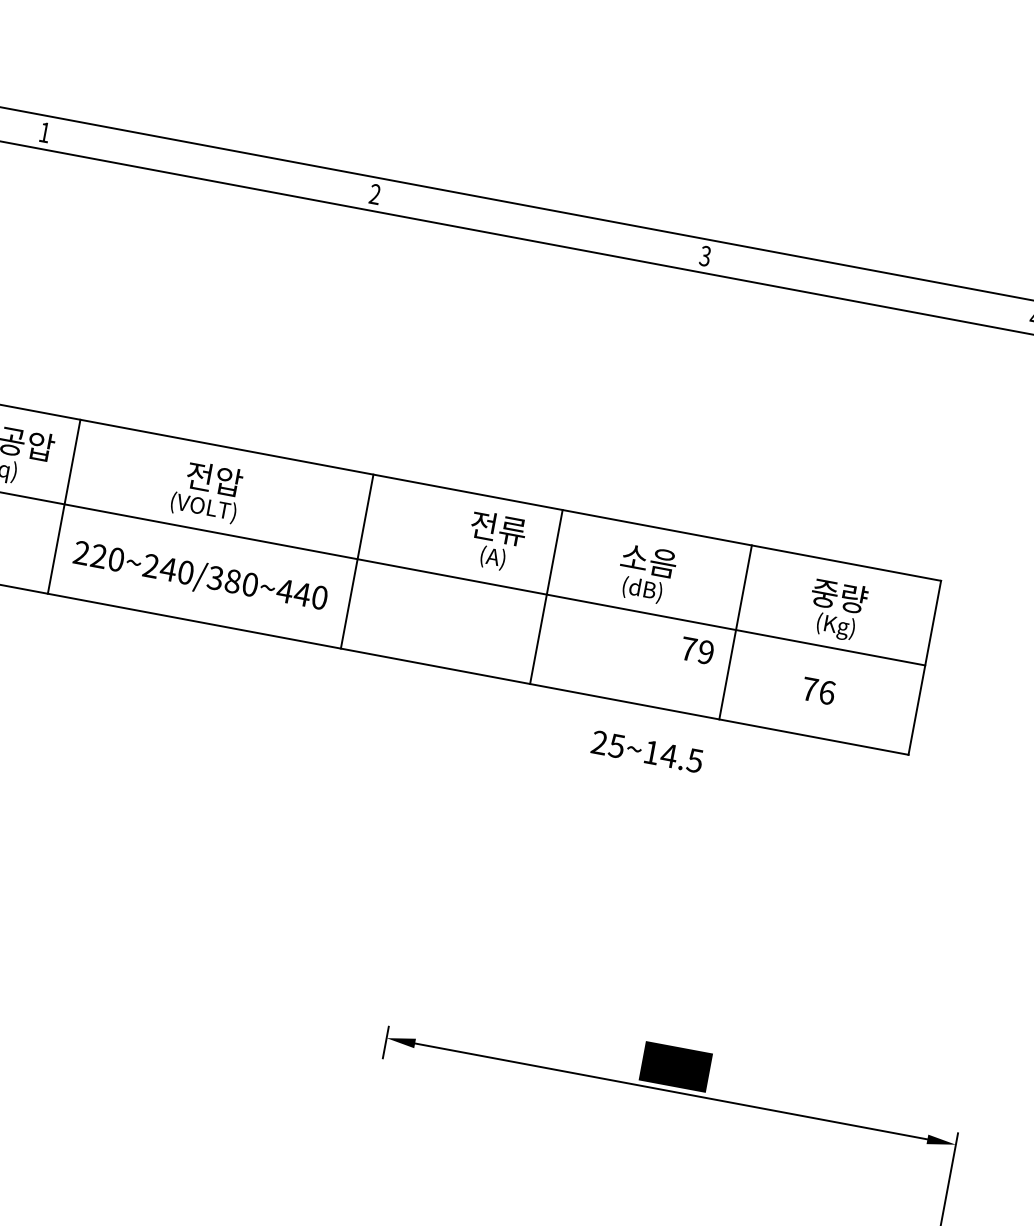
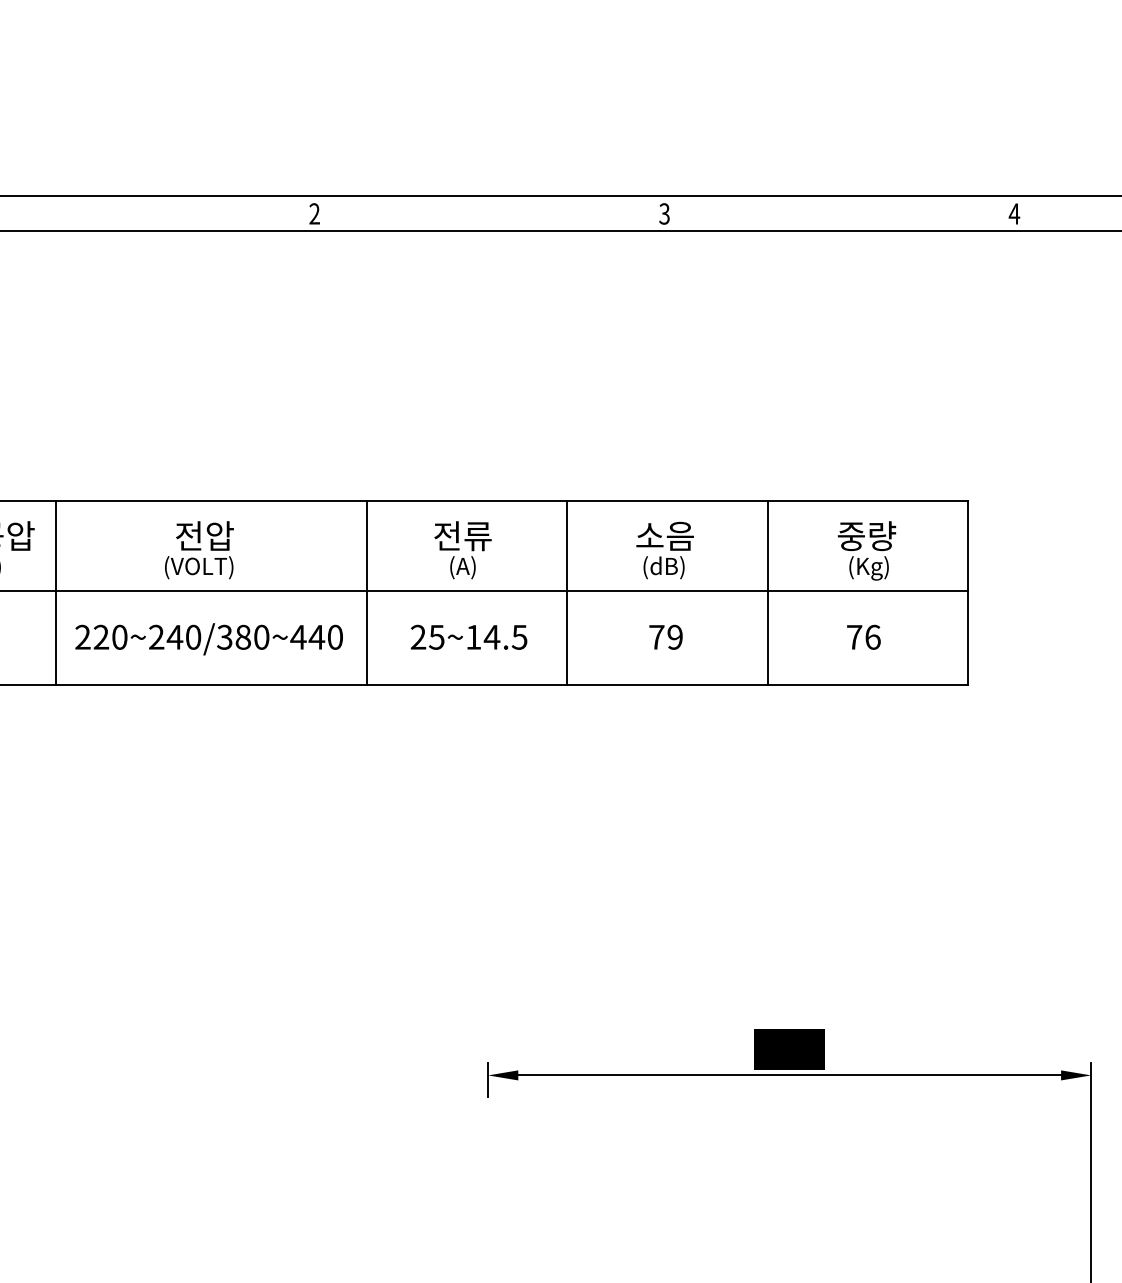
text: (495, 541) -> (462, 550), moved
text: (697, 649) -> (665, 636), moved
text: (646, 750) -> (468, 636), moved

